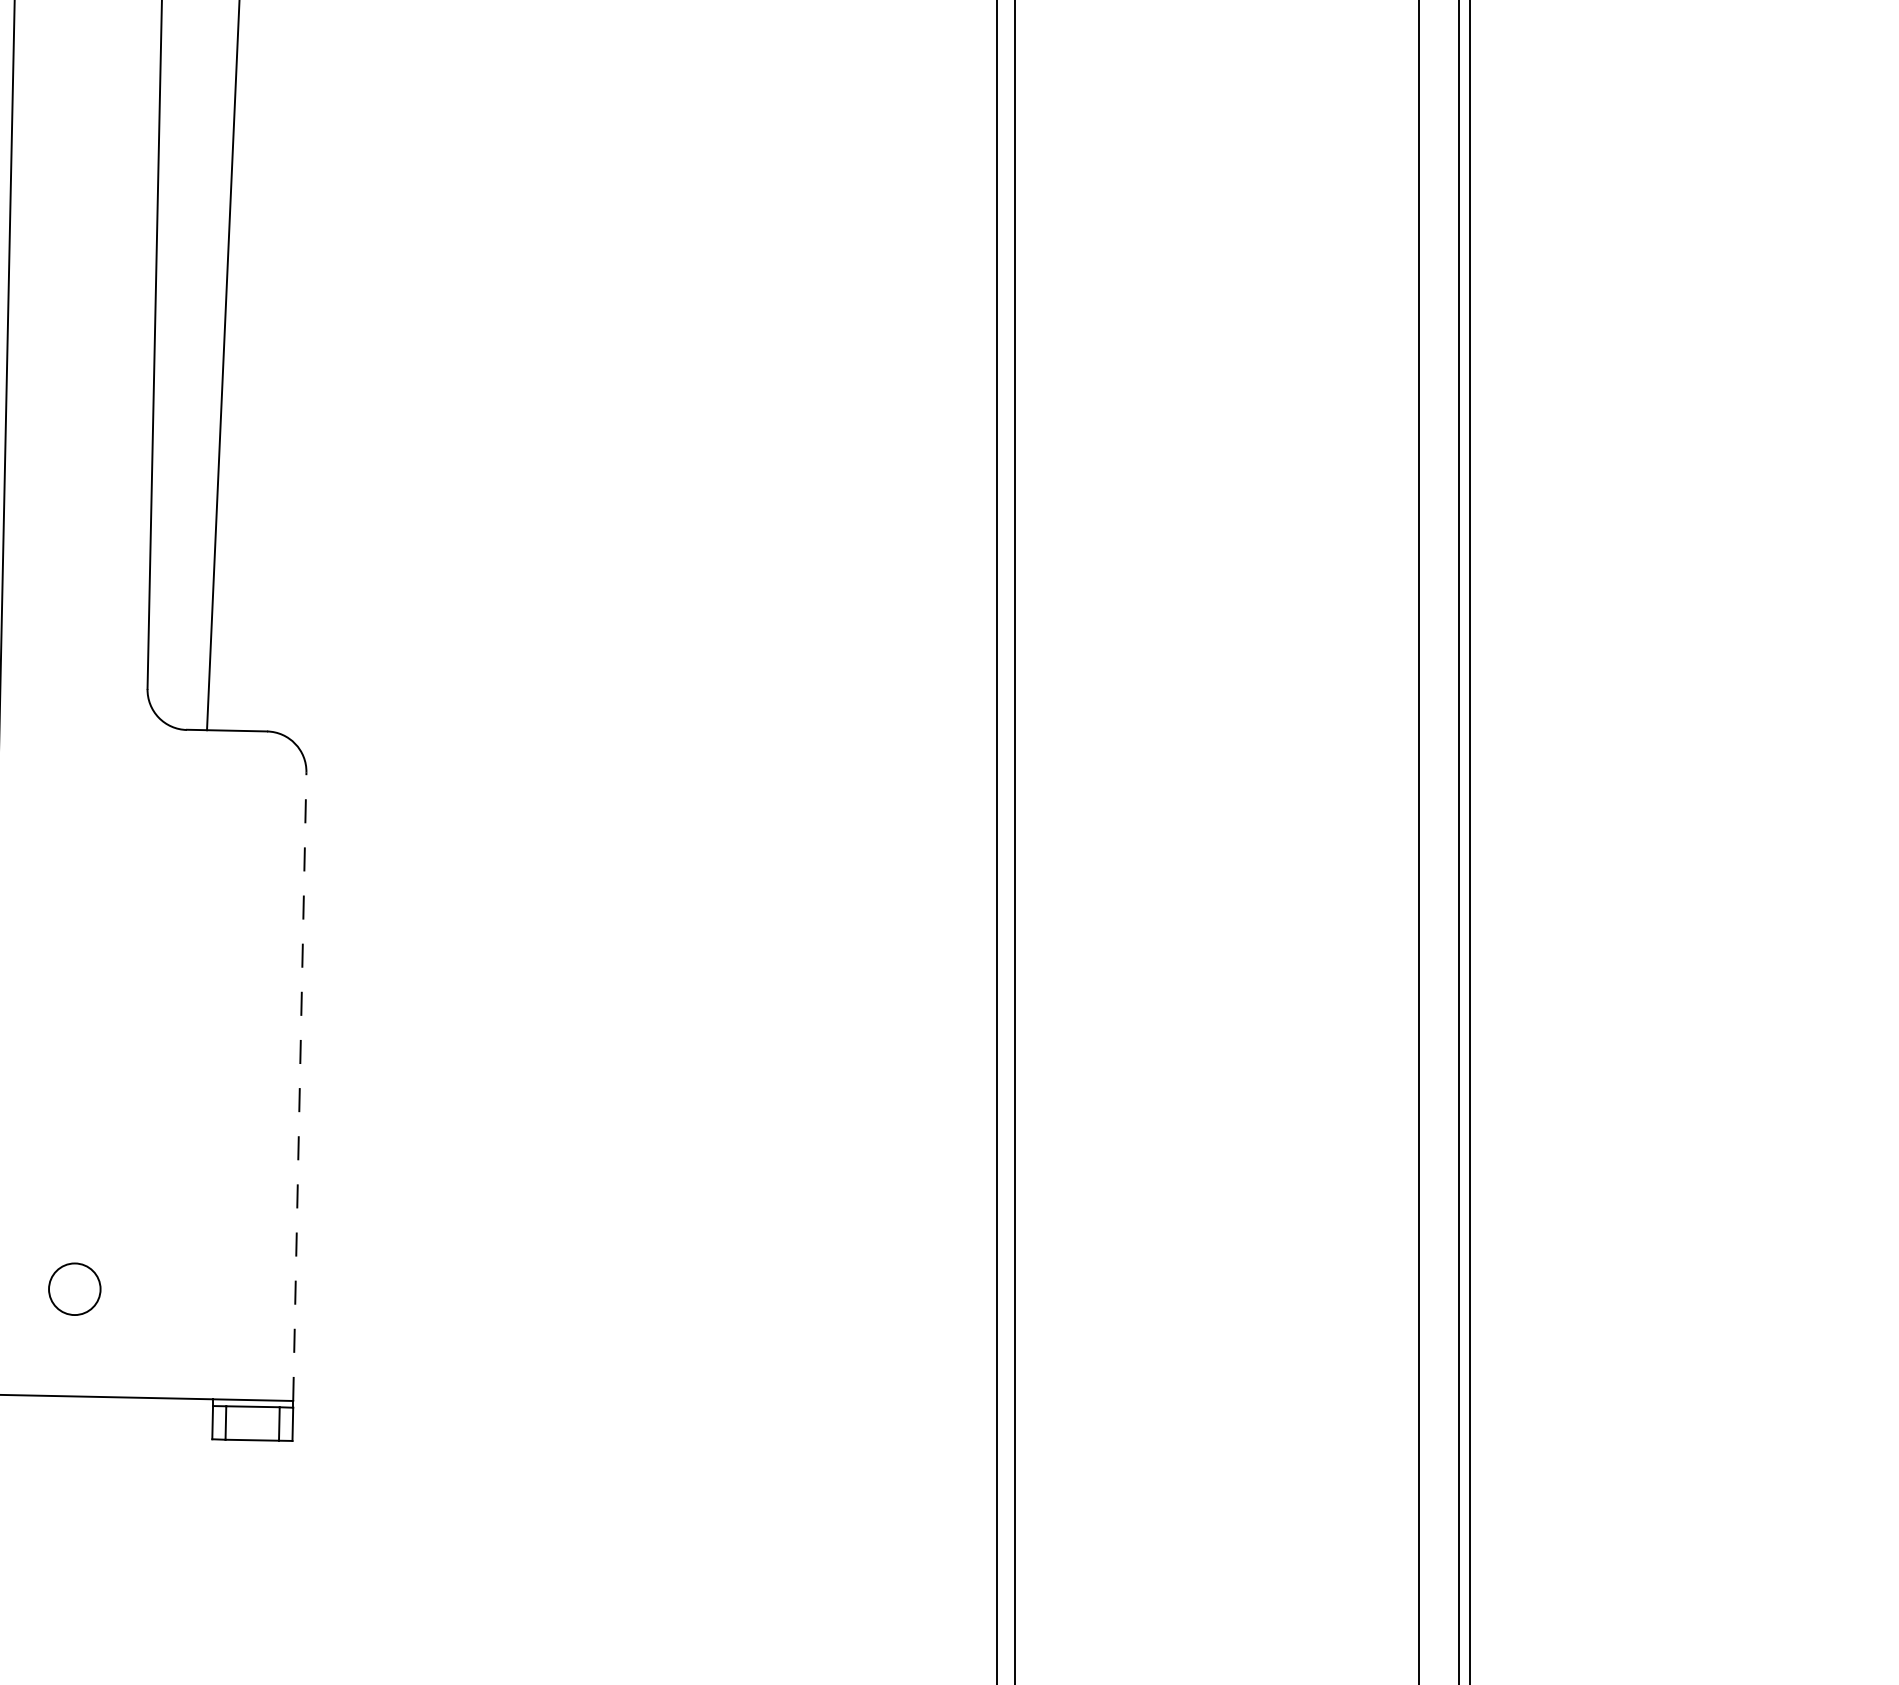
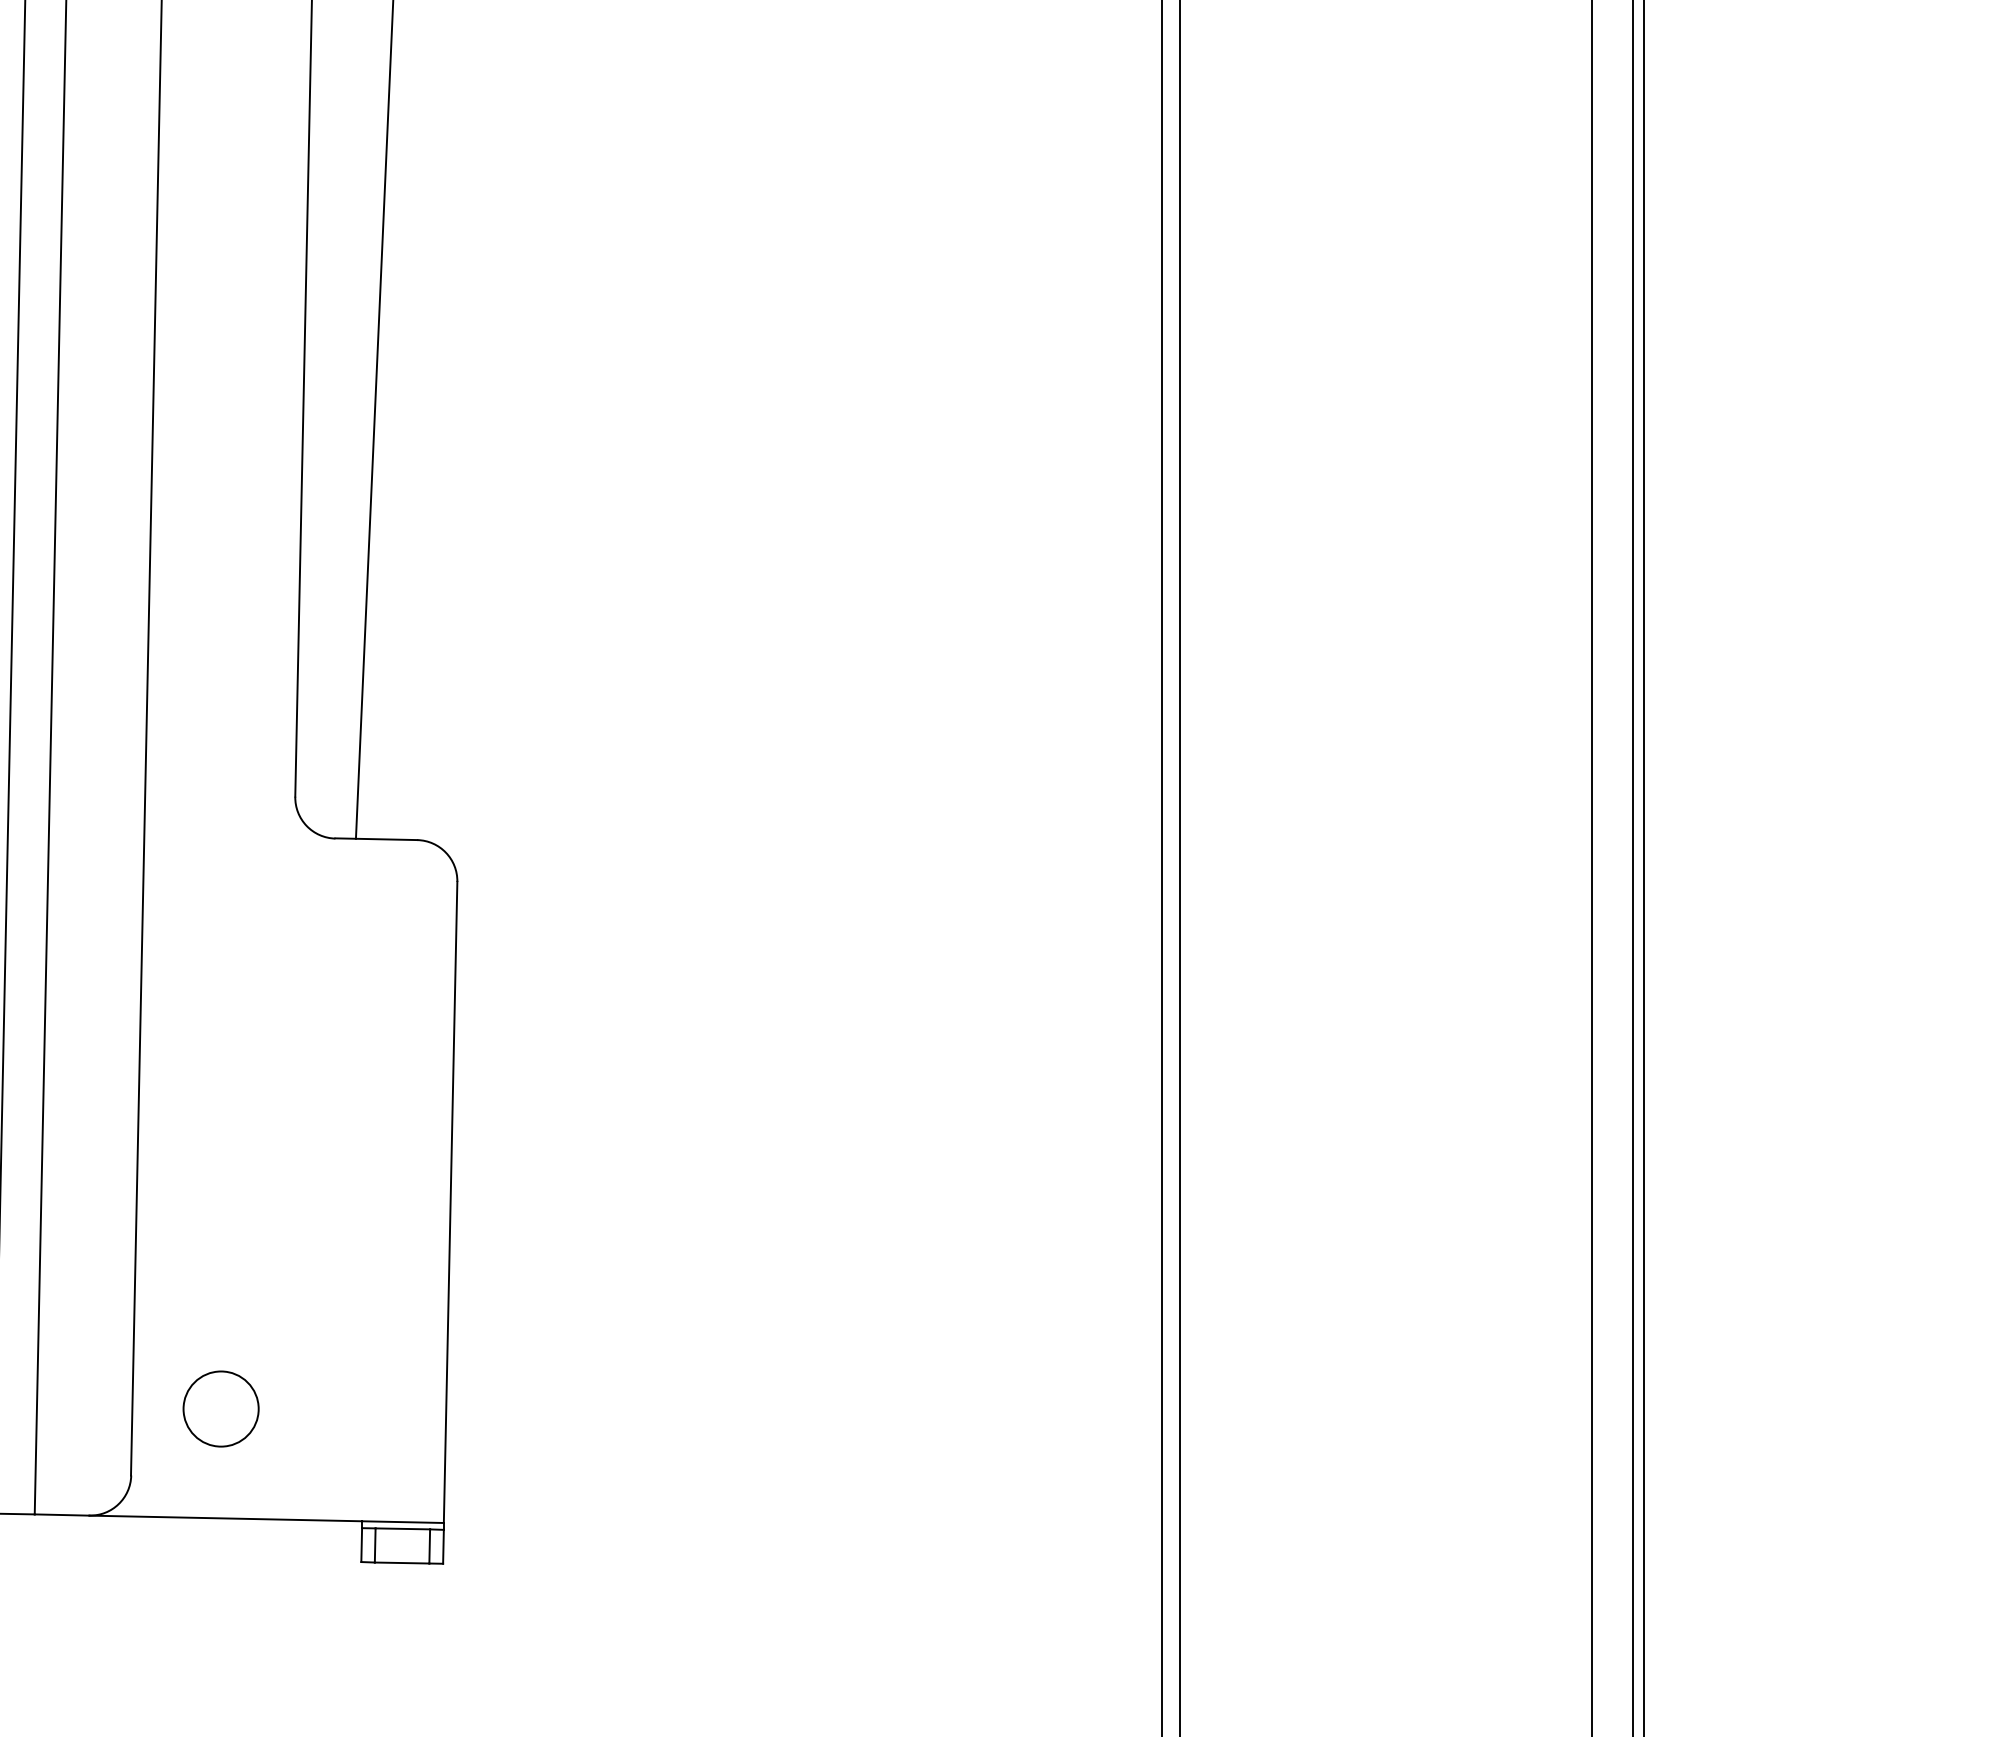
line: (299, 1086) -> (450, 1202), dashed -> solid
circle: (74, 1288) -> (220, 1408), size x1.43

